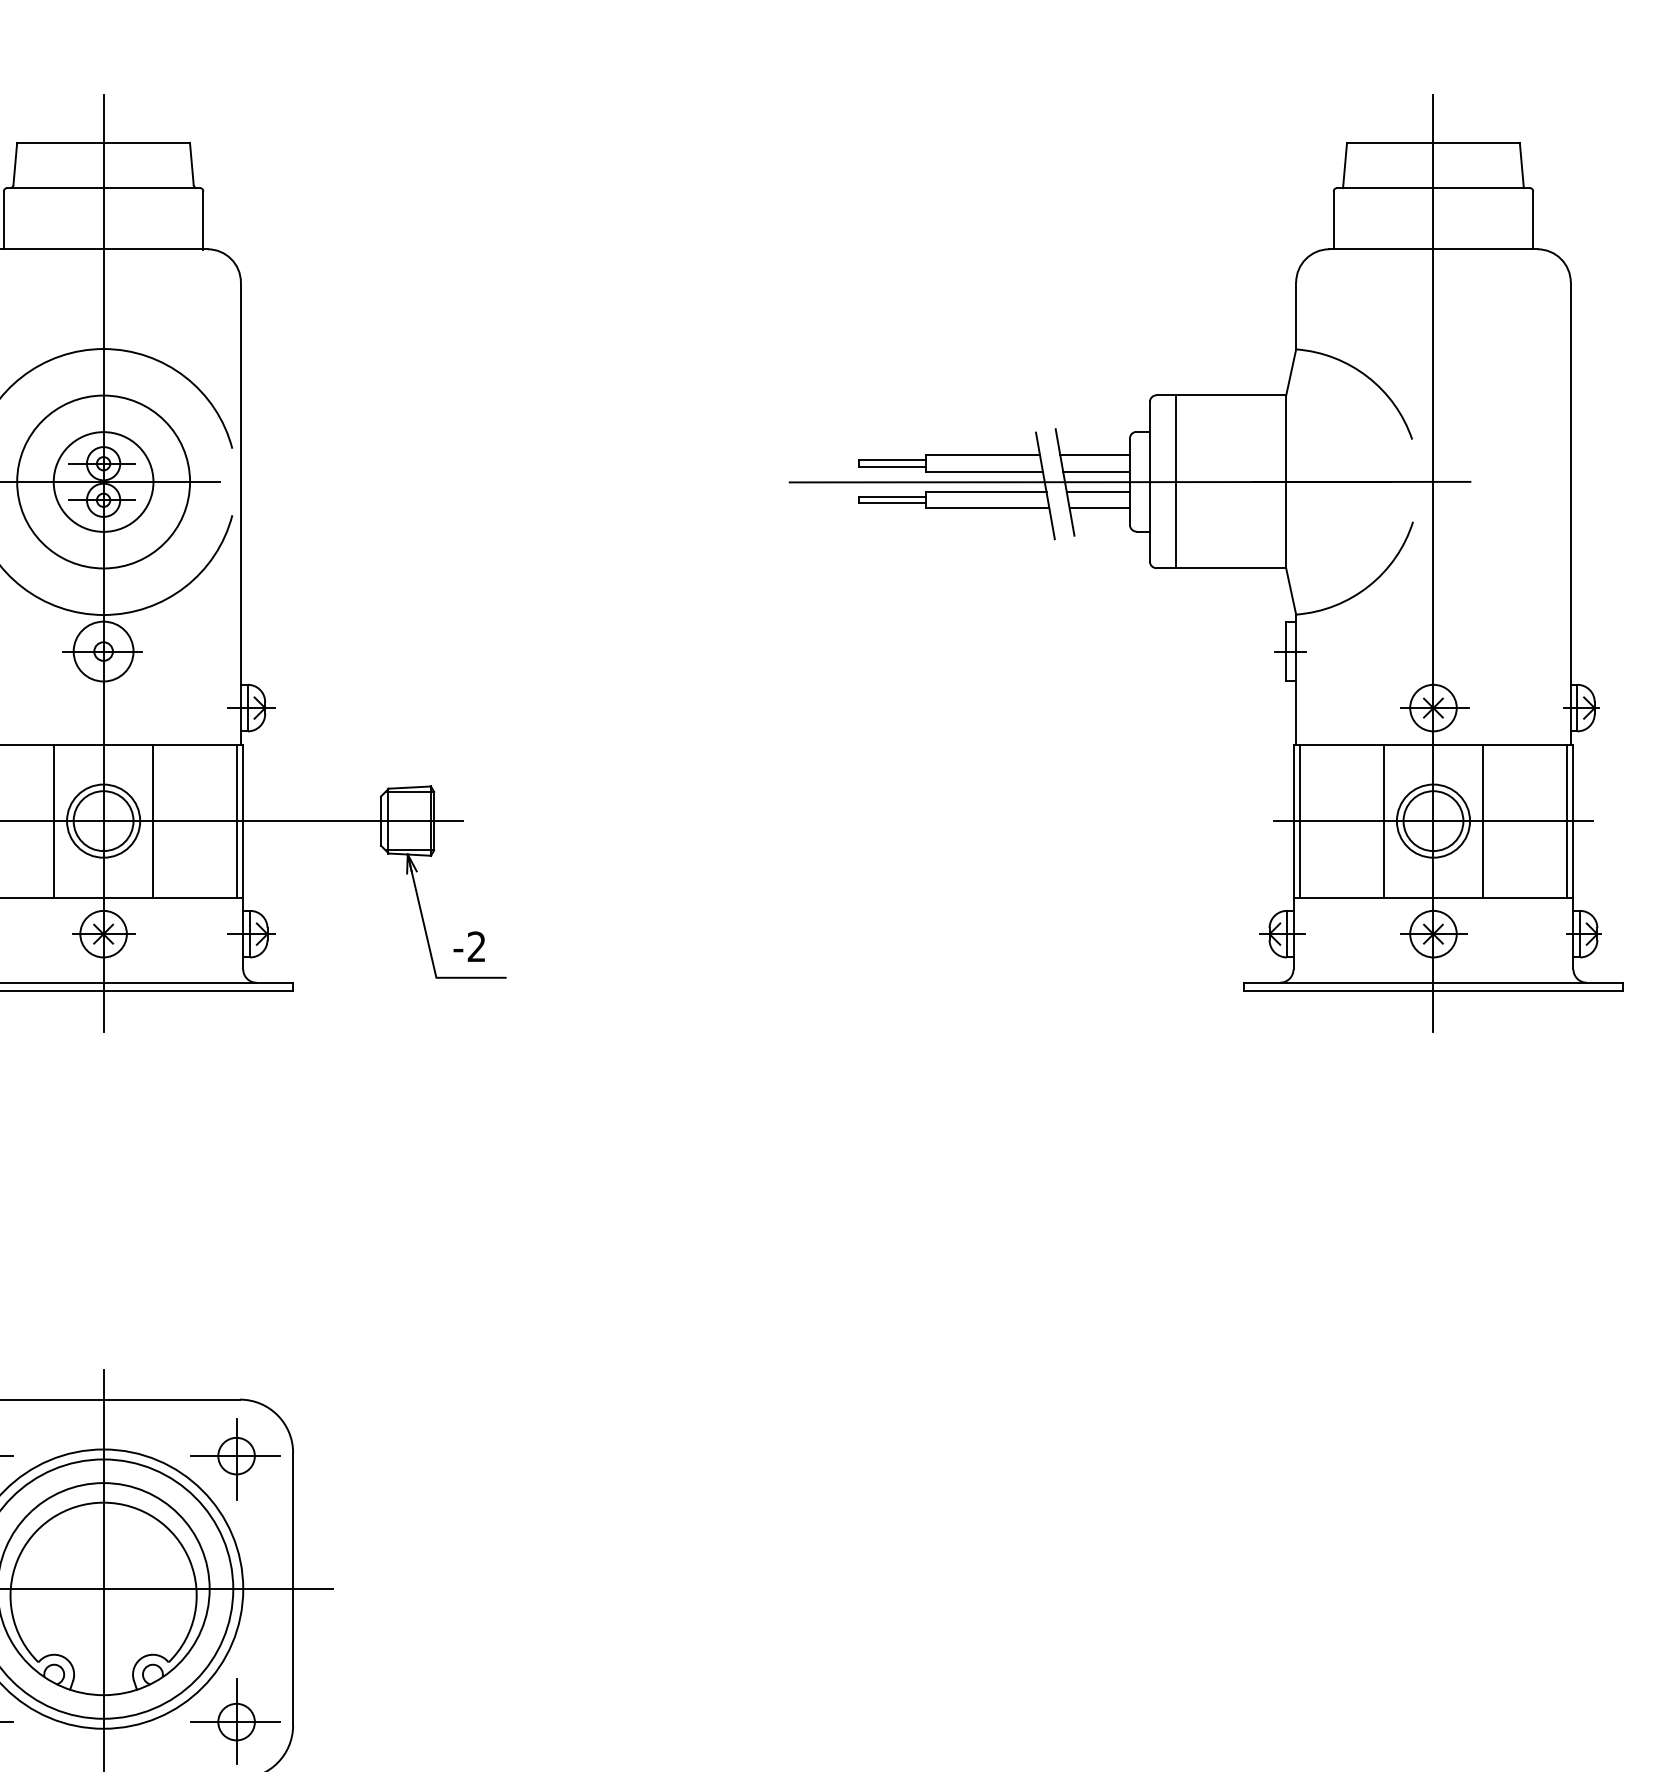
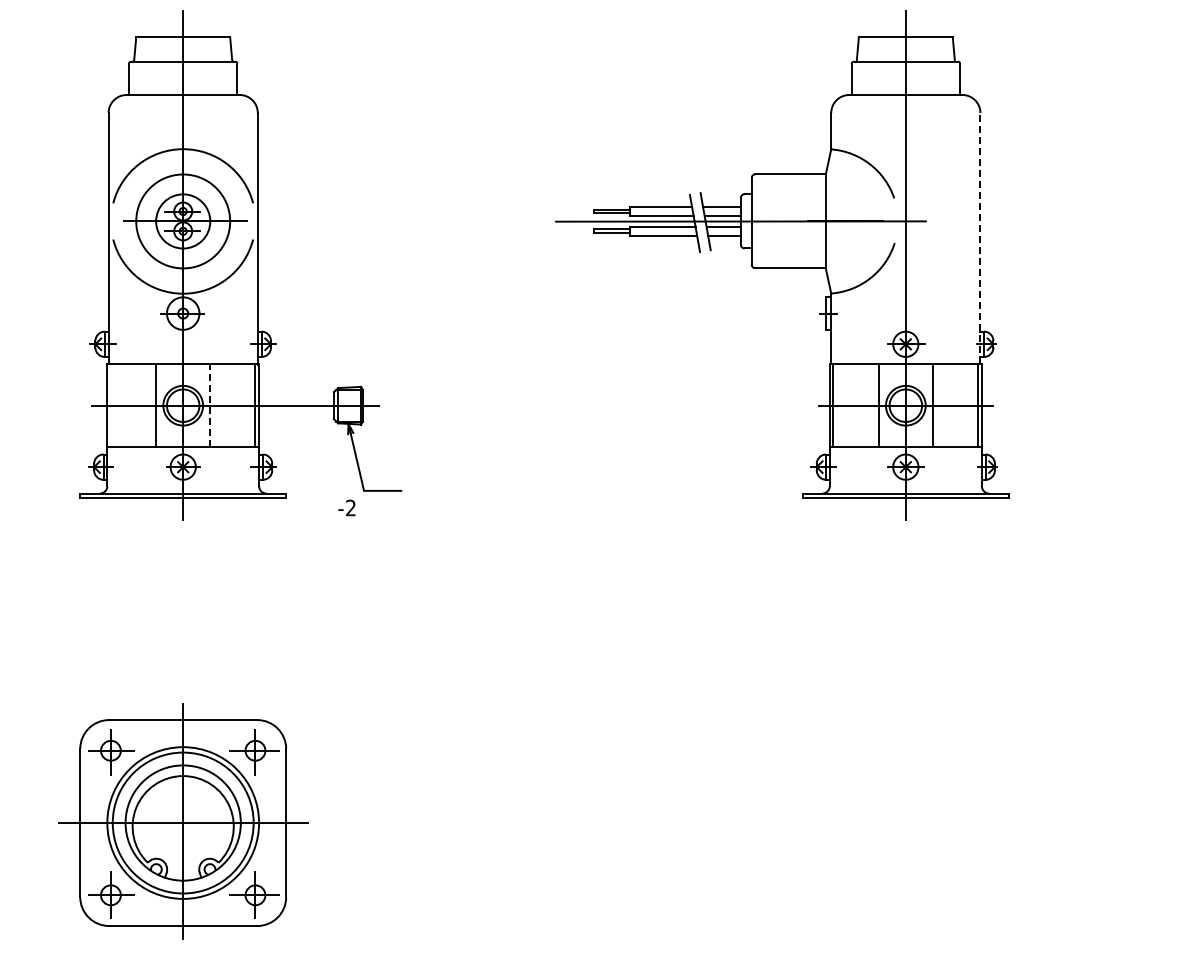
line: (1177, 482) -> (766, 221), removed
line: (1570, 513) -> (980, 238), solid -> dashed
line: (153, 820) -> (210, 405), solid -> dashed
text: (468, 945) -> (346, 507), moved

